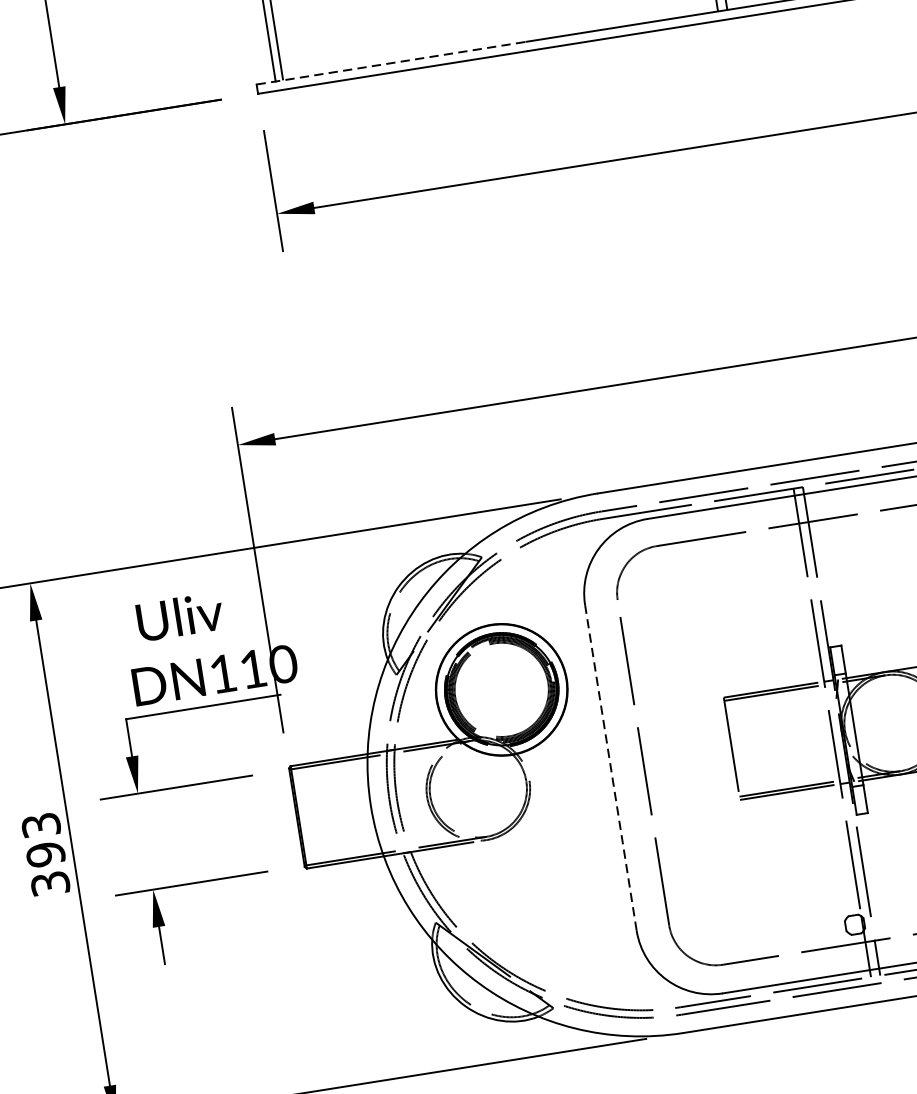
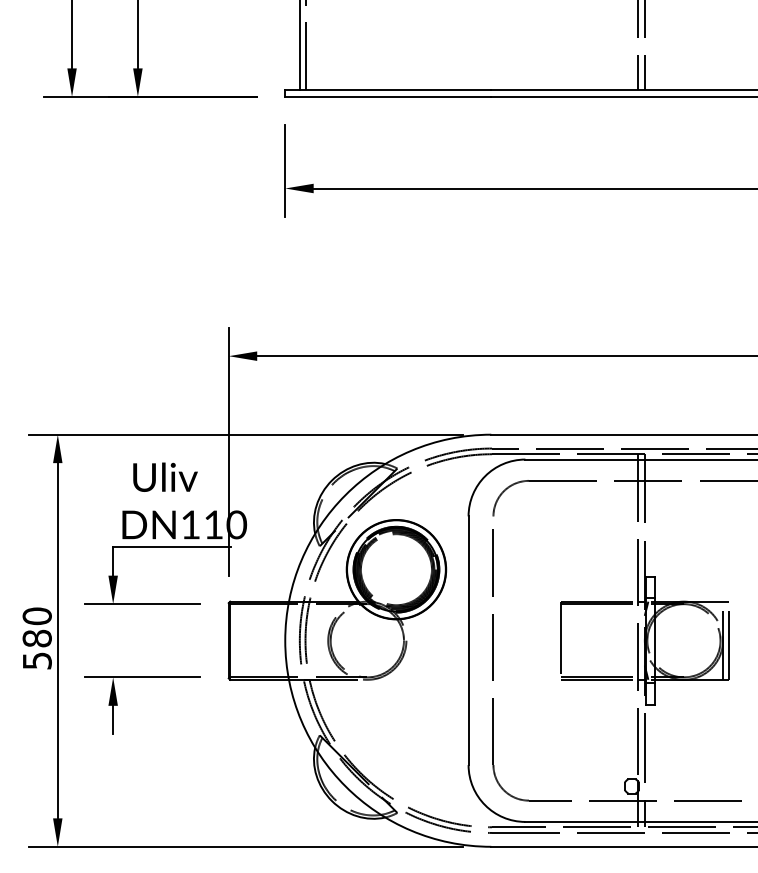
line: (391, 62) -> (388, 89), dashed -> solid
line: (610, 767) -> (468, 640), dashed -> solid
text: (44, 853) -> (36, 637), 393 -> 580

